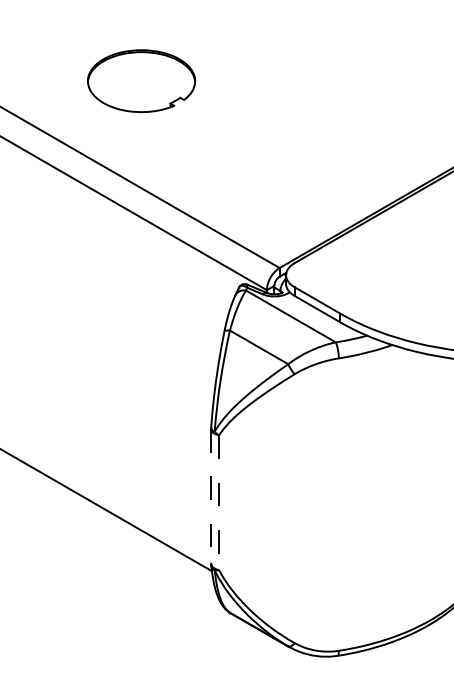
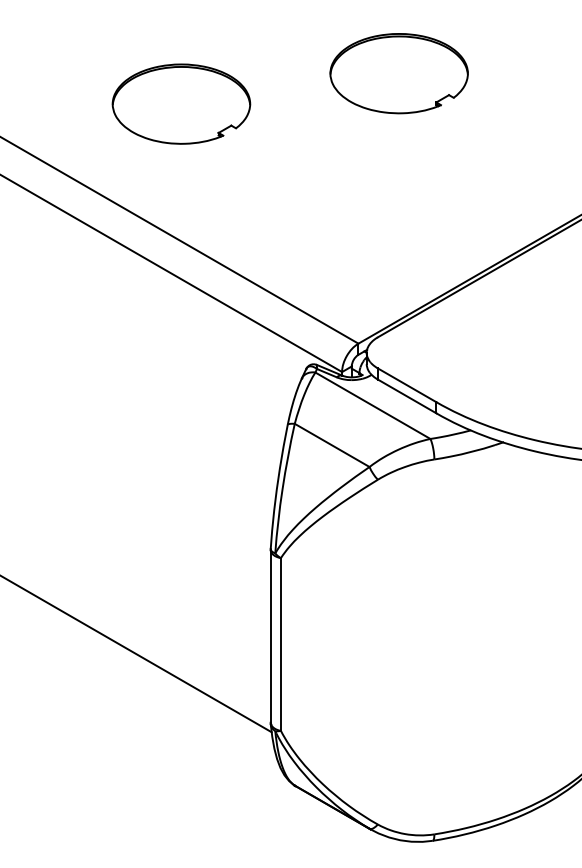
part: (310, 57) -> (398, 73), added
line: (211, 496) -> (271, 636), dashed -> solid
line: (219, 503) -> (281, 645), dashed -> solid

